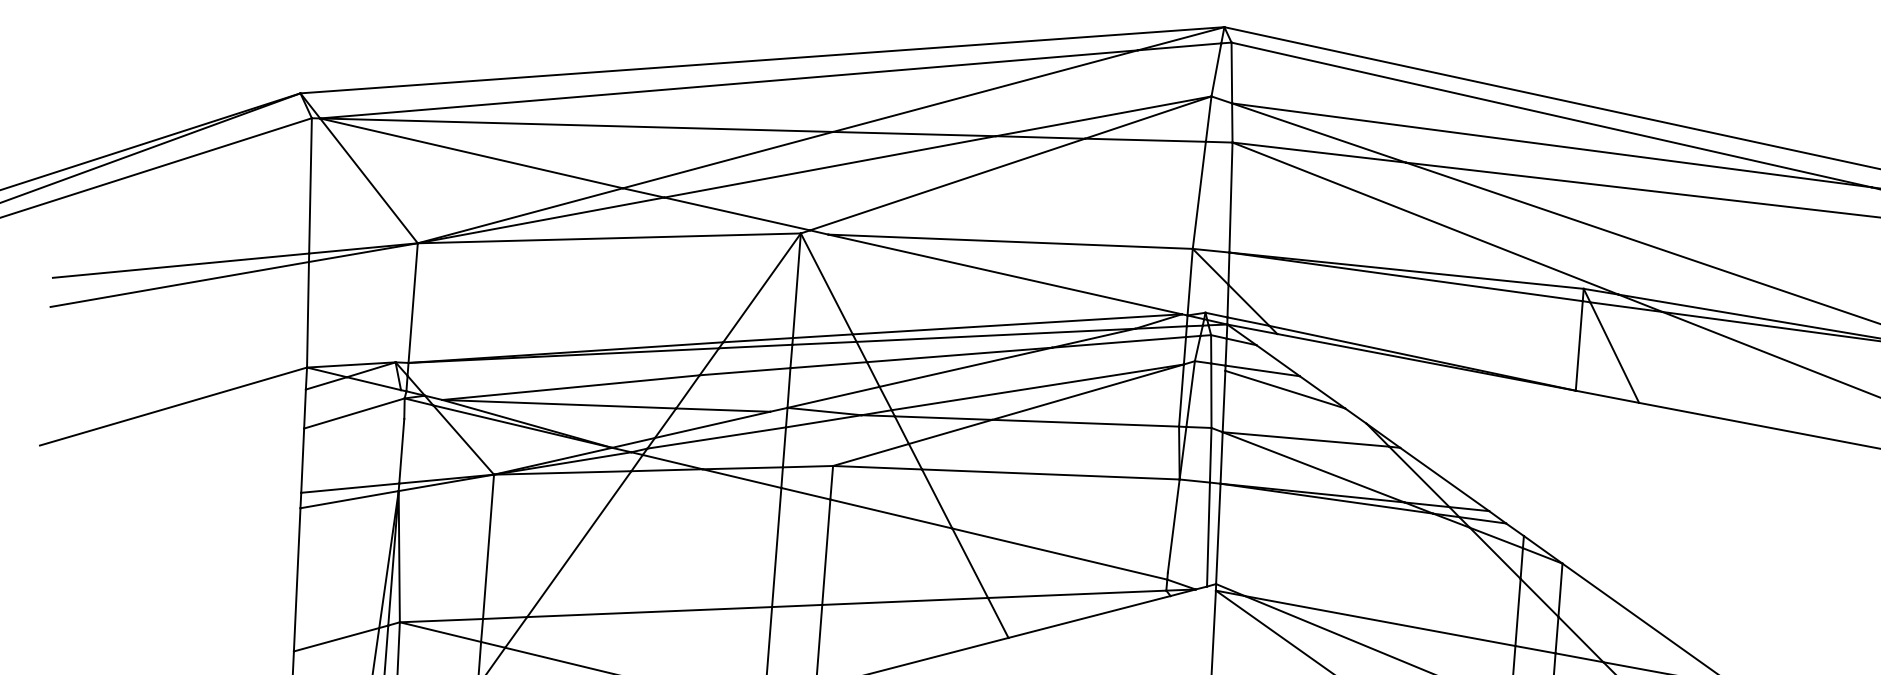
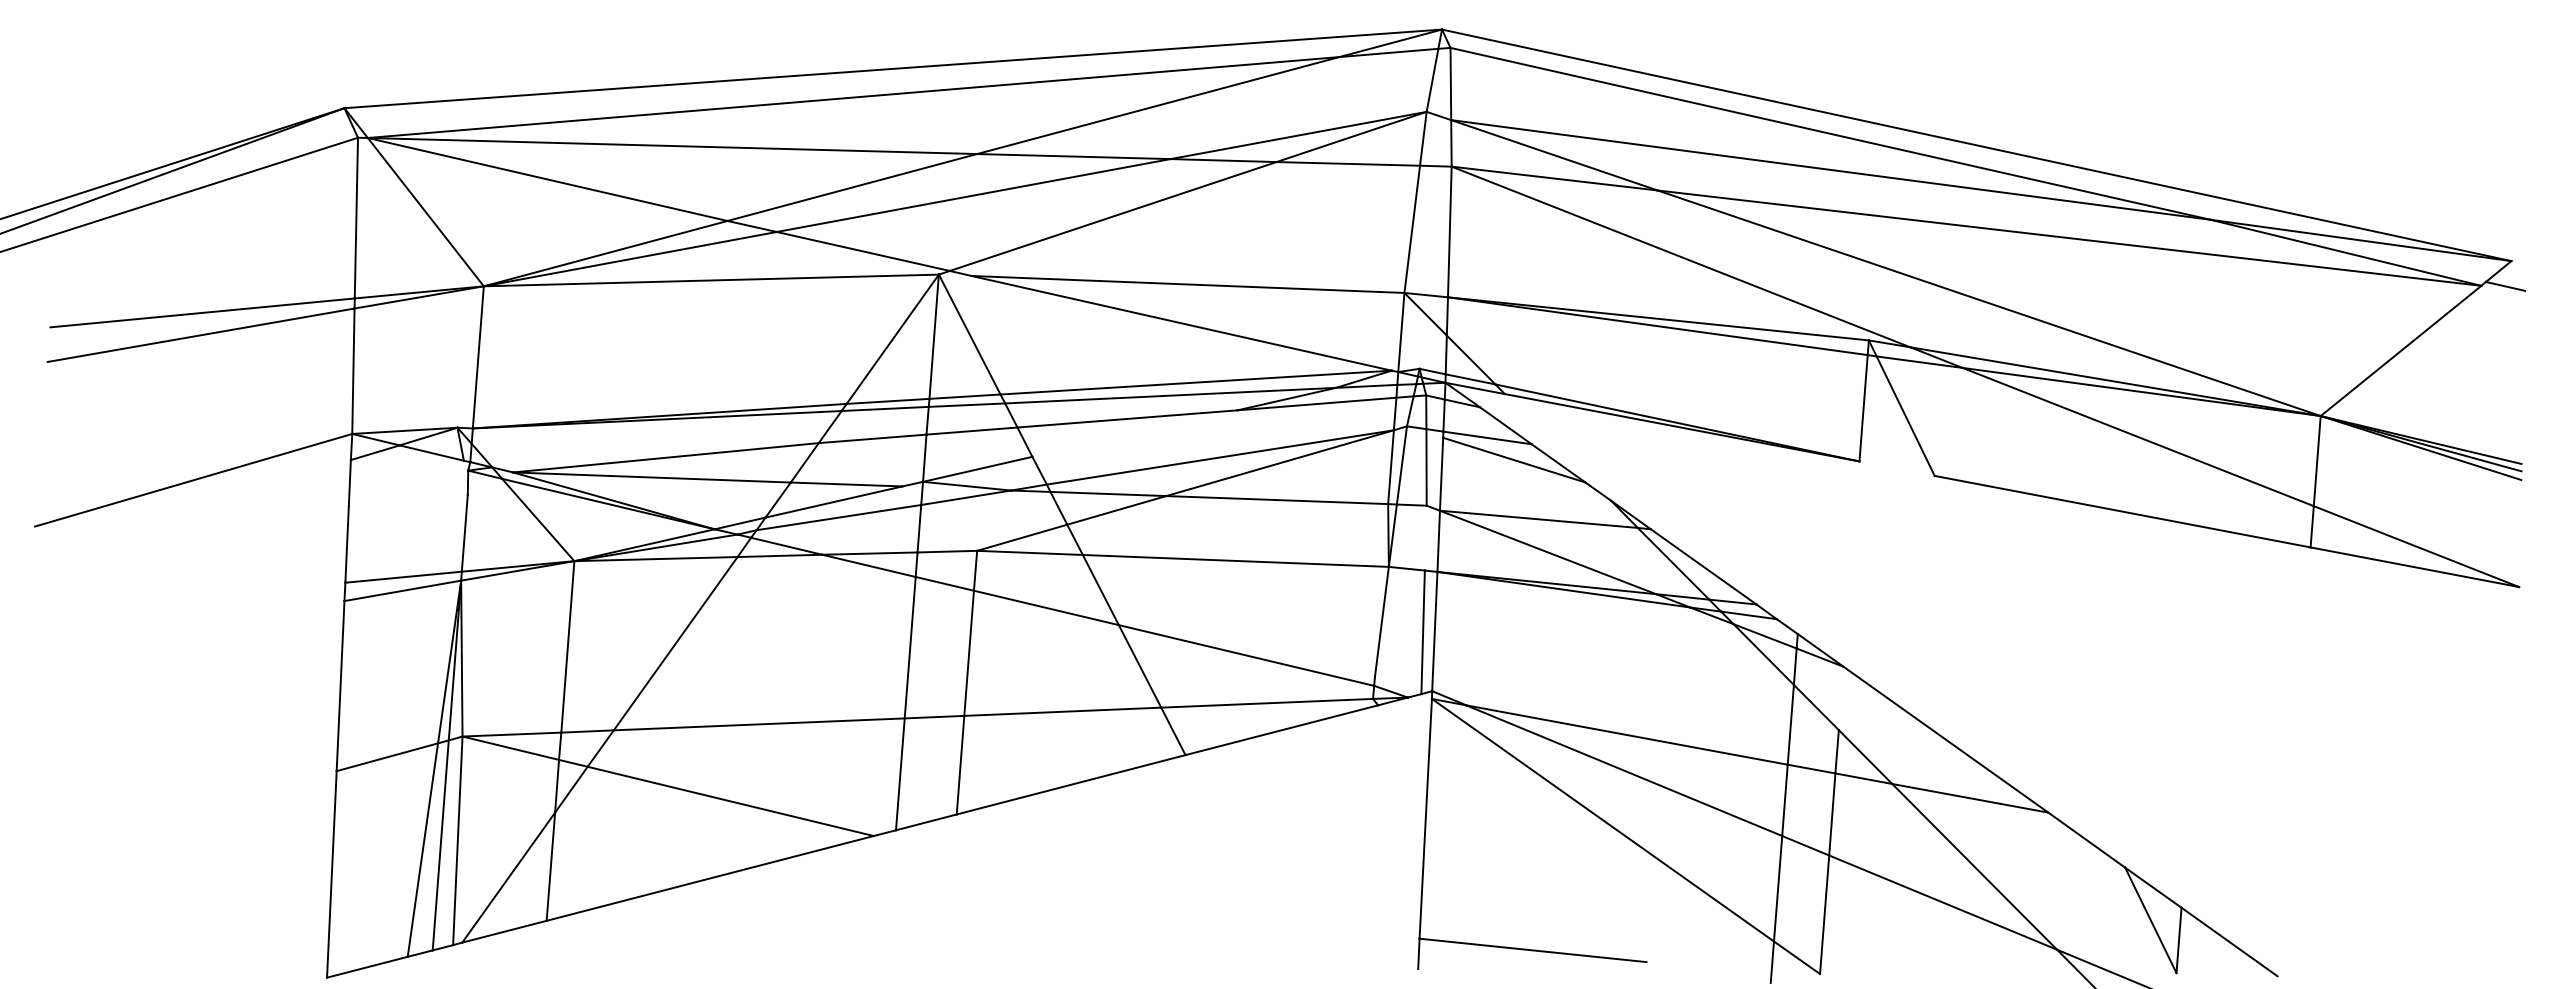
line: (965, 367) -> (1134, 433), removed
line: (1606, 396) -> (1896, 468), removed
line: (354, 413) -> (408, 488), removed
line: (1210, 454) -> (1425, 537), removed
line: (1559, 590) -> (1840, 698), removed

